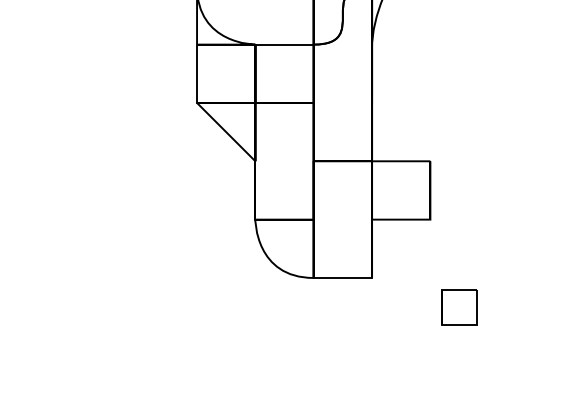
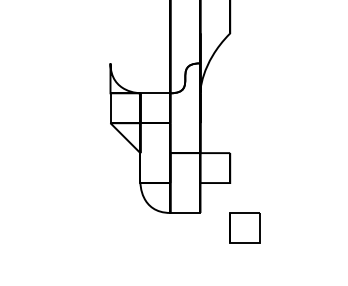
part: (458, 306) -> (244, 227), size x1.67

